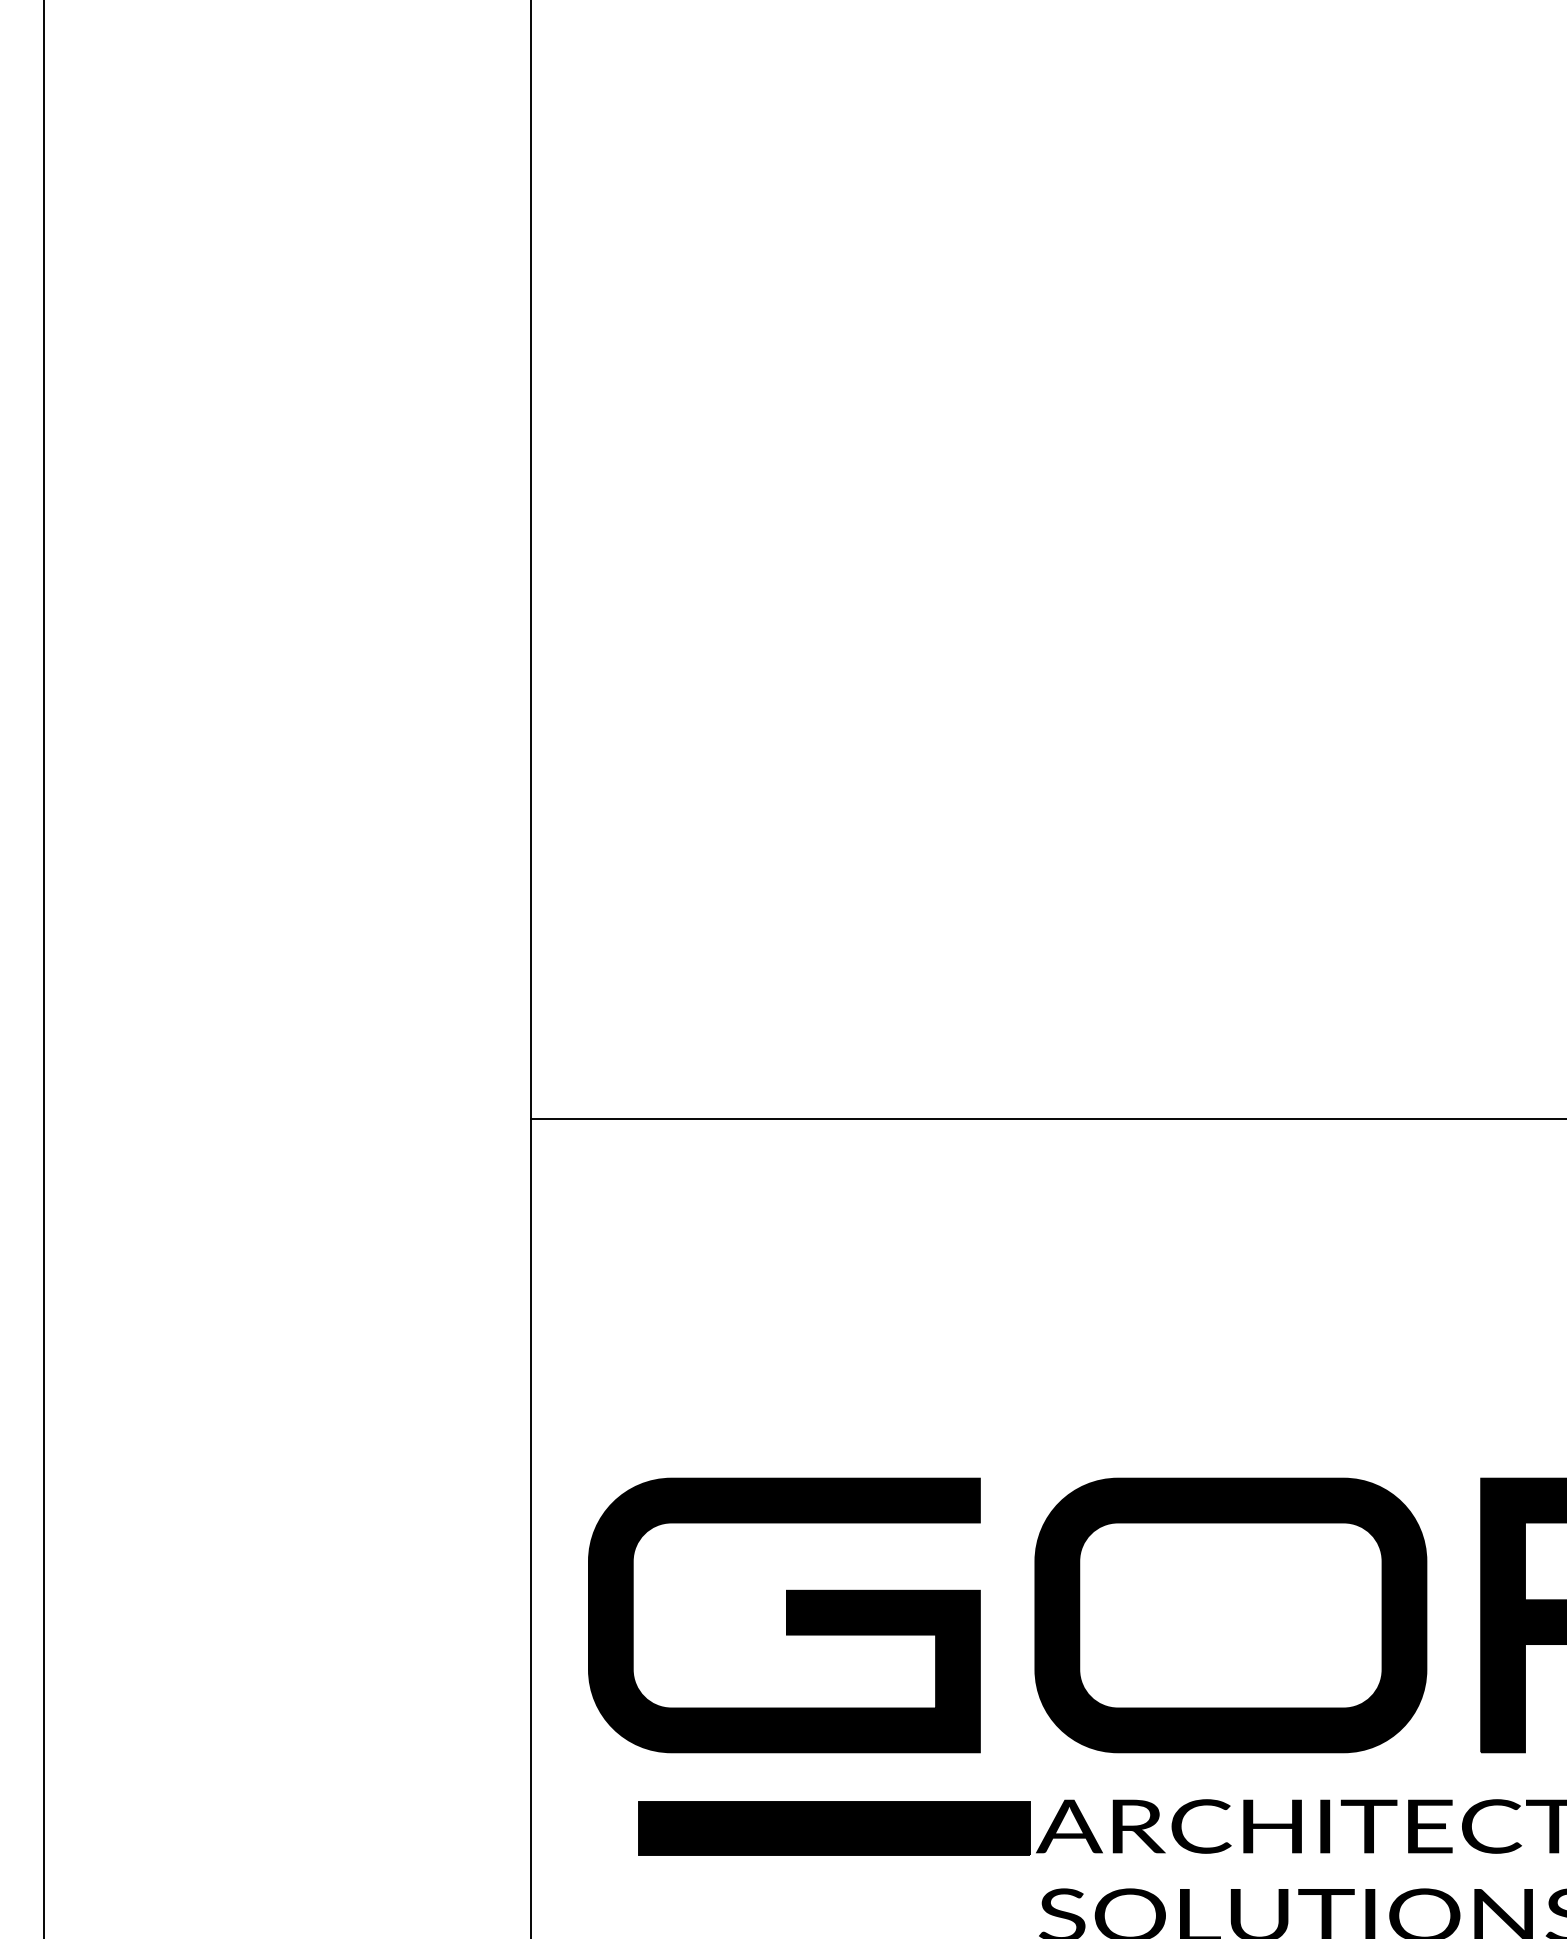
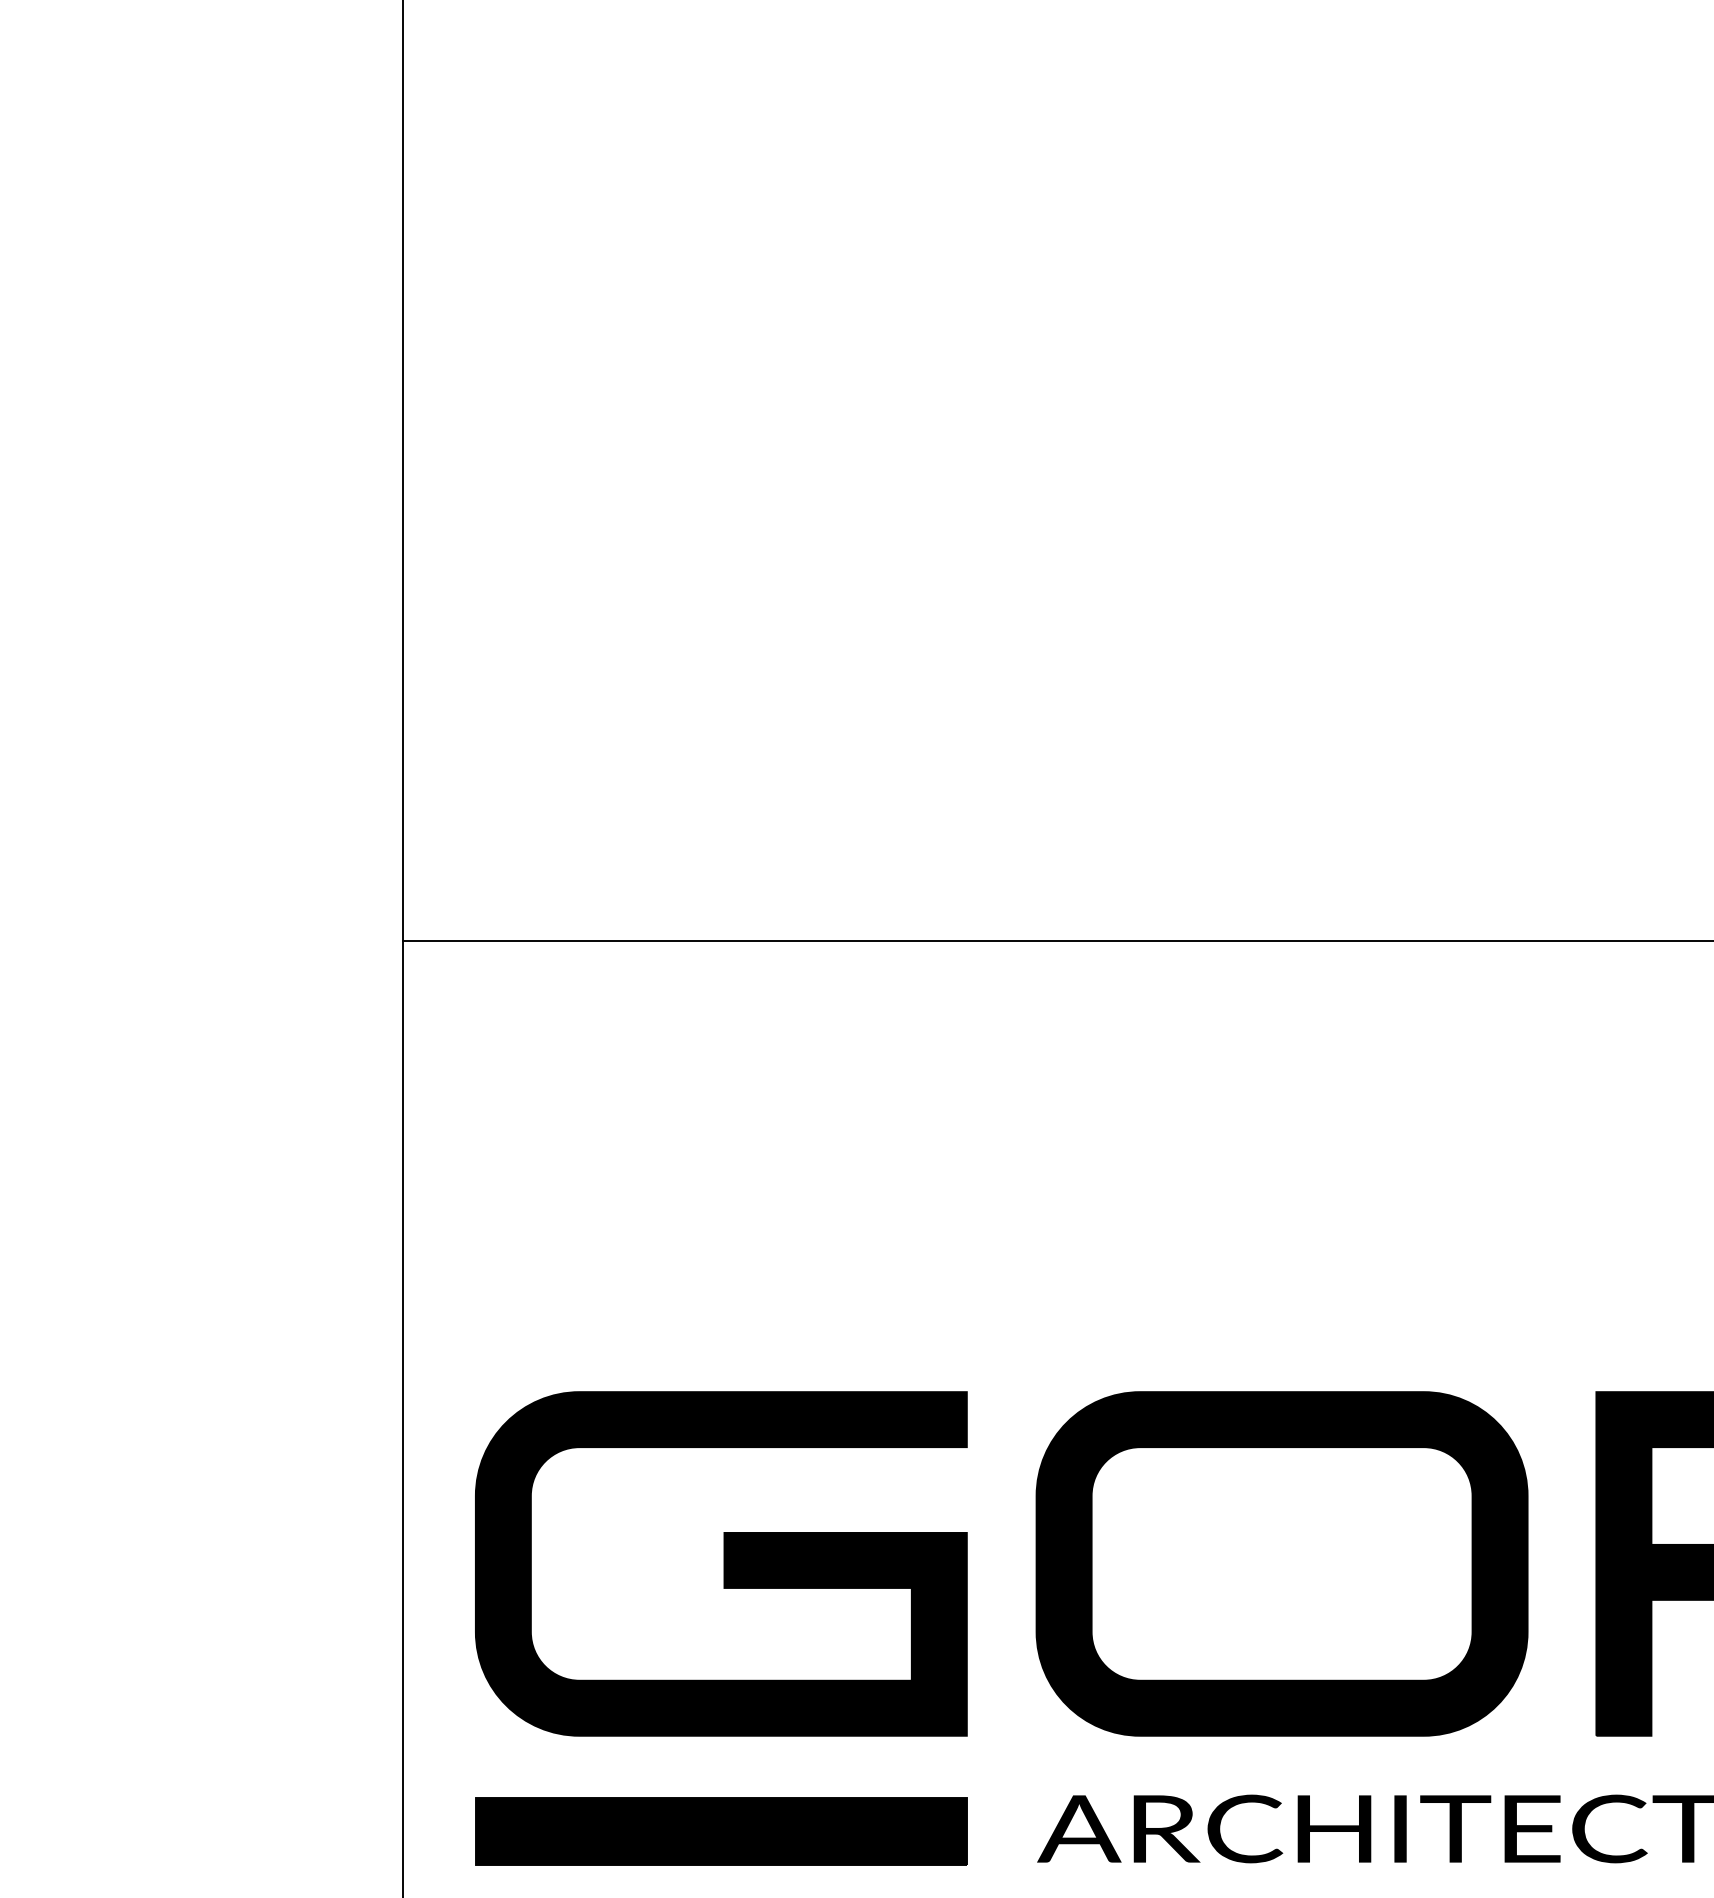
part: (834, 1828) -> (721, 1831), moved

